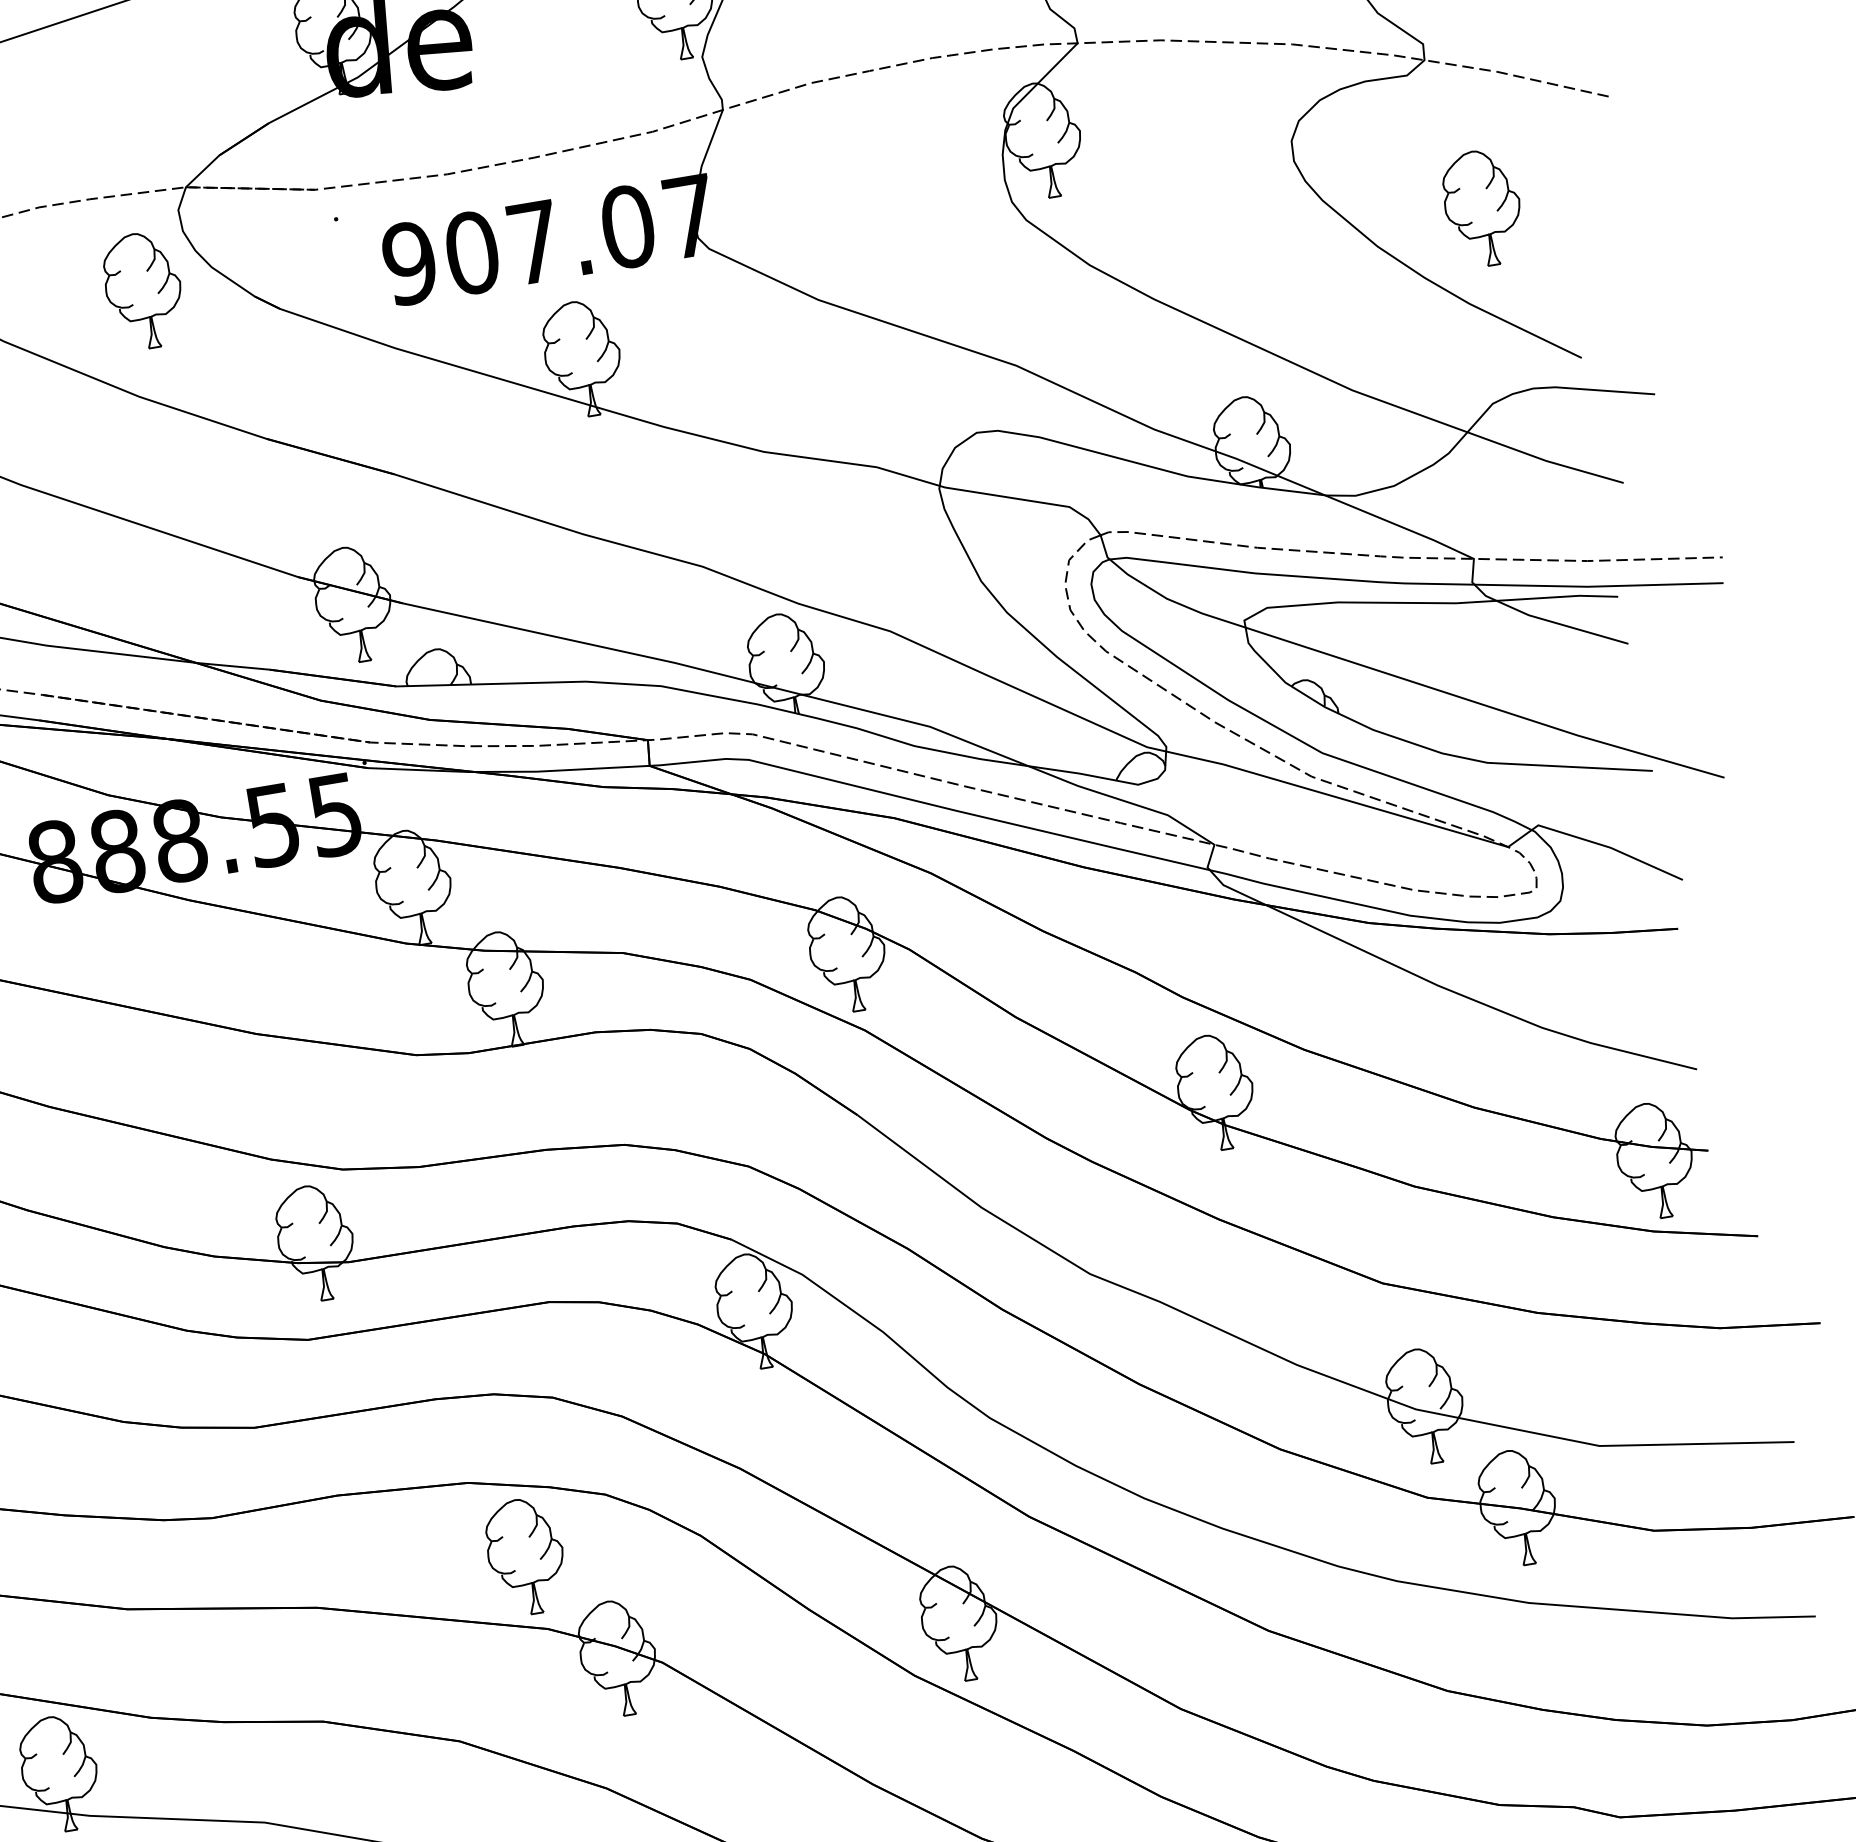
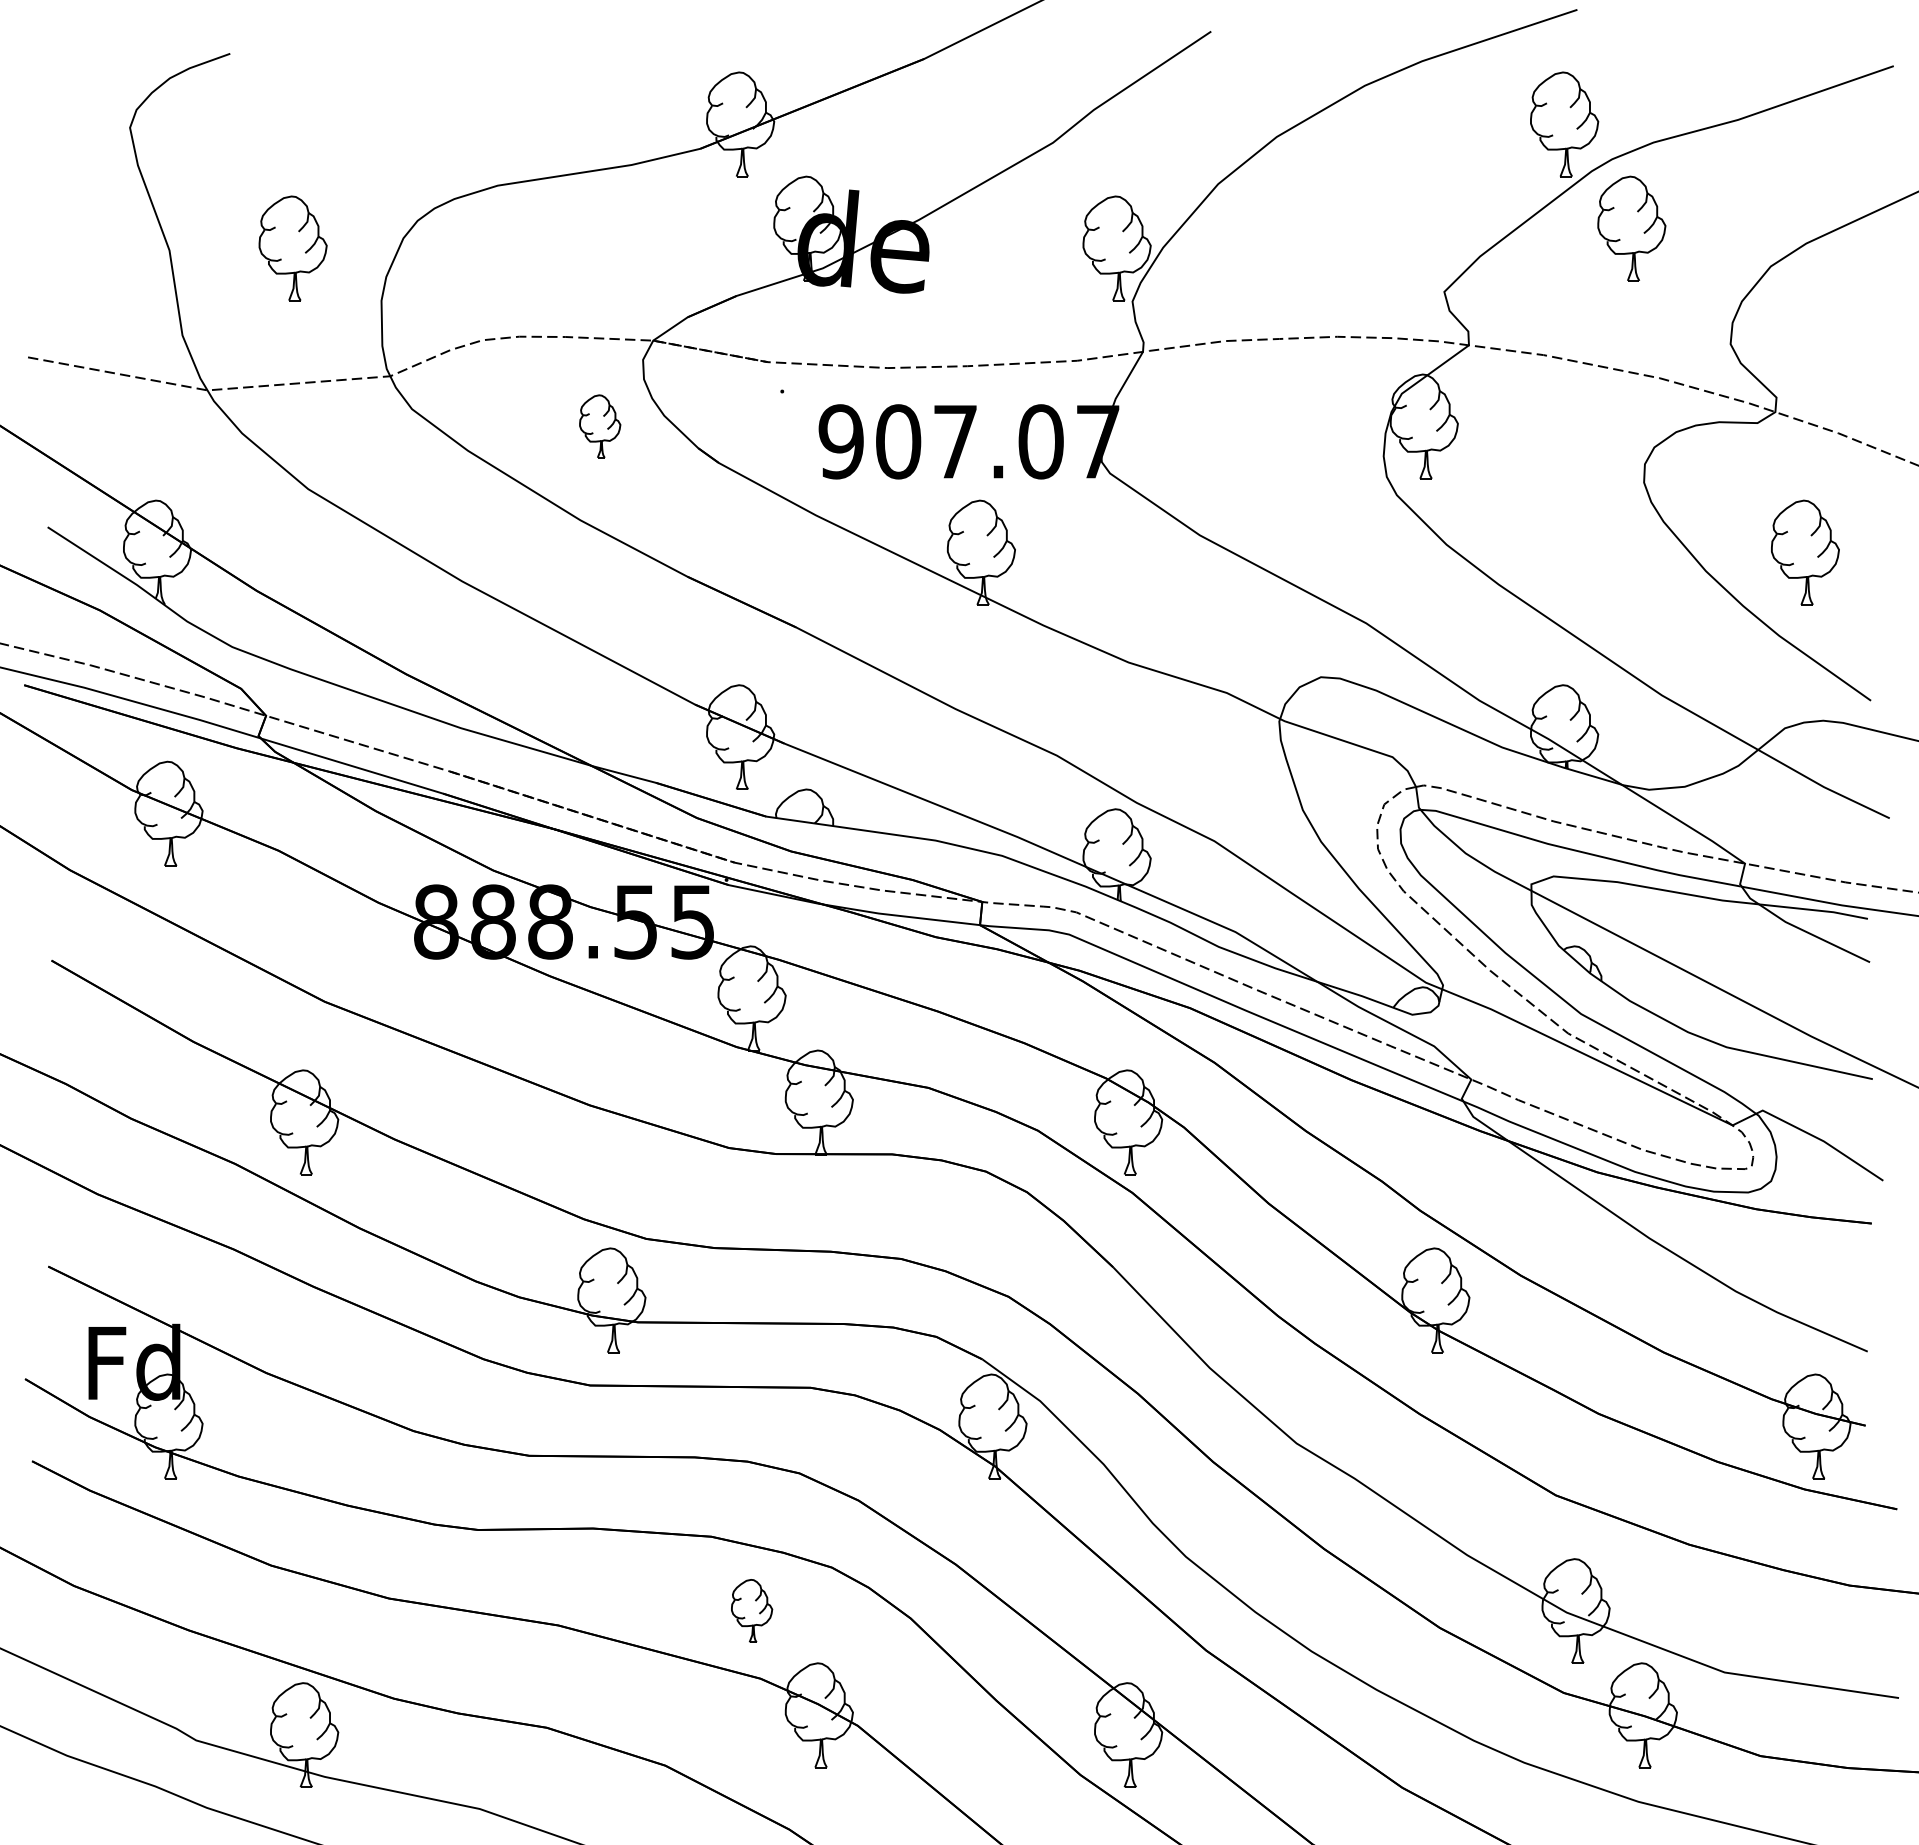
part: (142, 290) -> (599, 426), size x0.6
part: (525, 1556) -> (751, 1610), size x0.6

